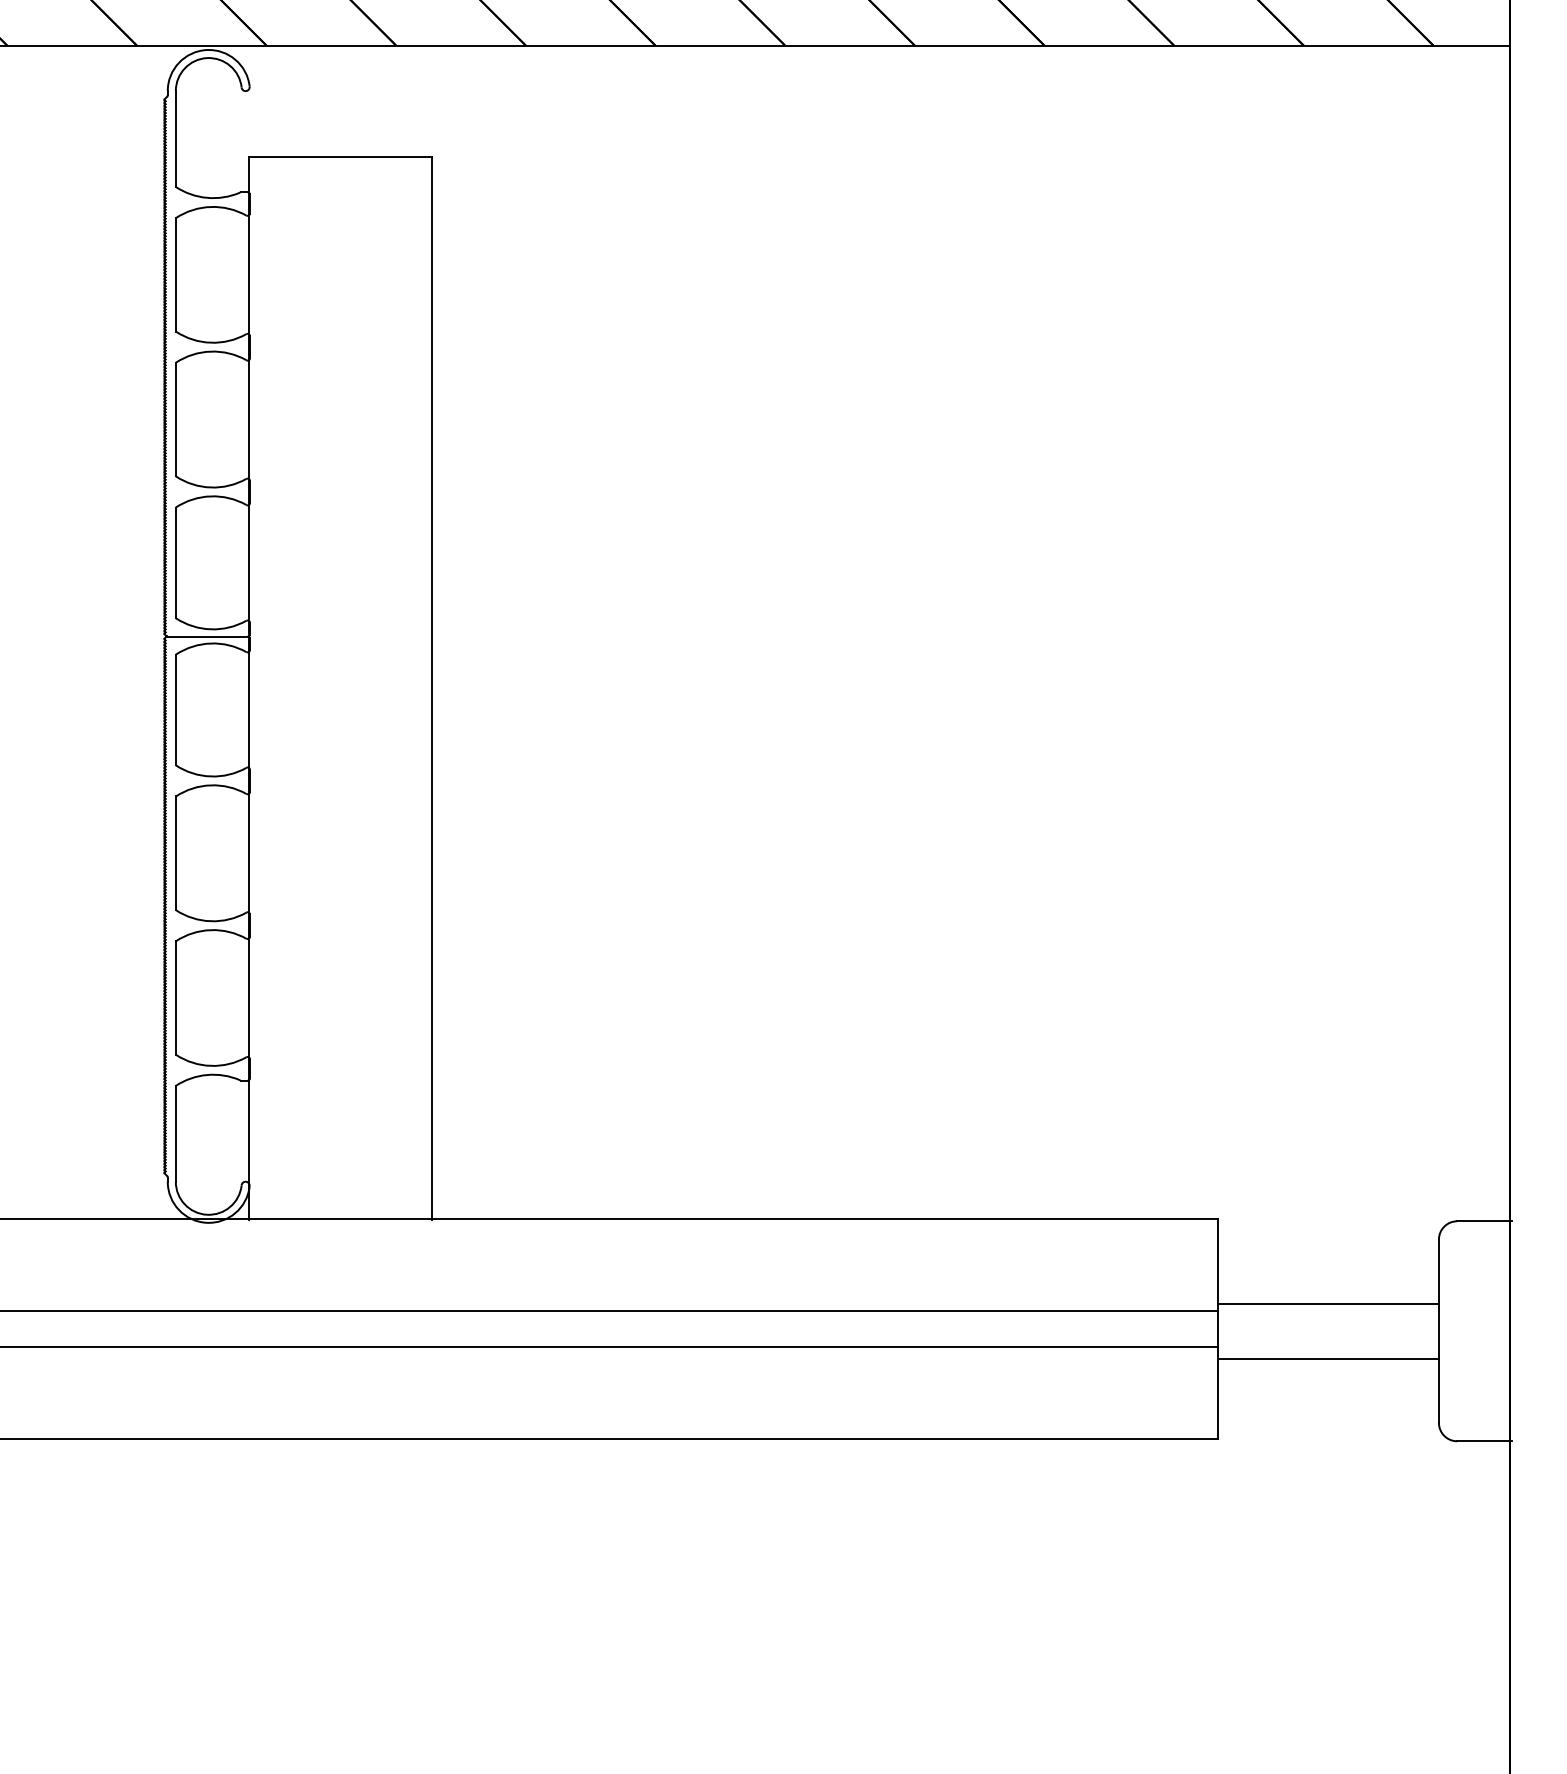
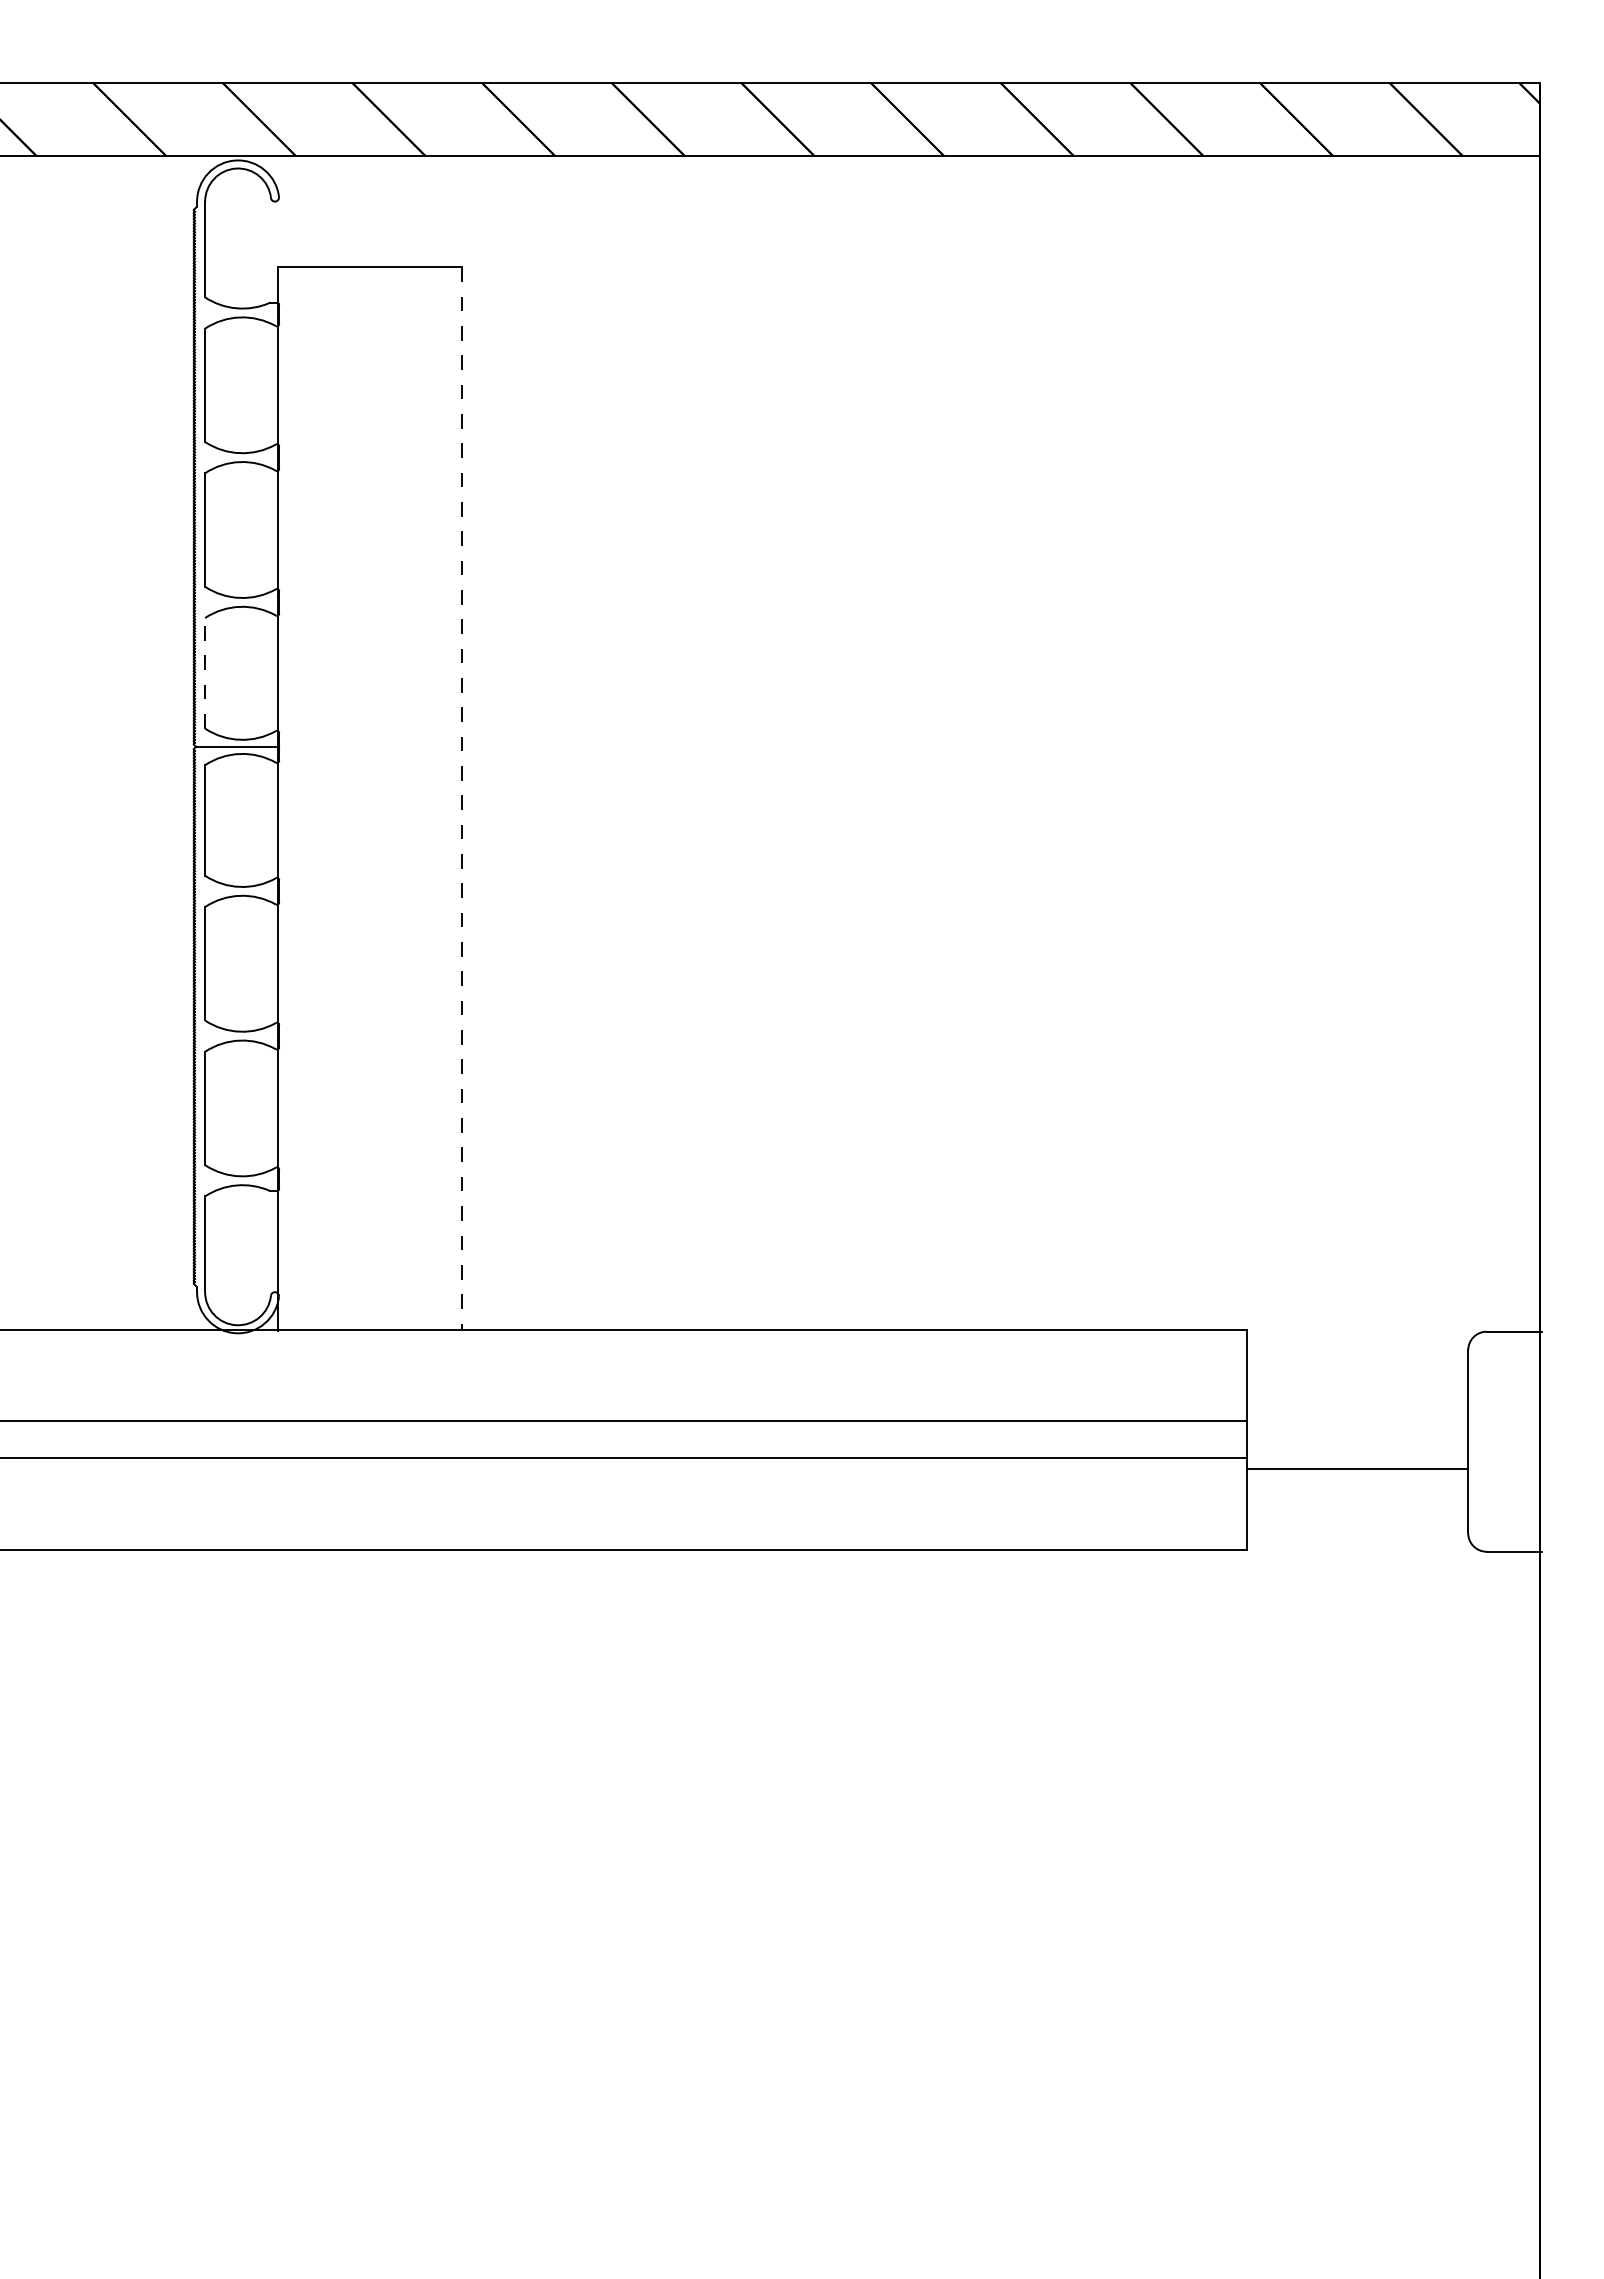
line: (176, 562) -> (205, 672), solid -> dashed
line: (432, 689) -> (461, 799), solid -> dashed
line: (1329, 1304) -> (1358, 1414), removed

